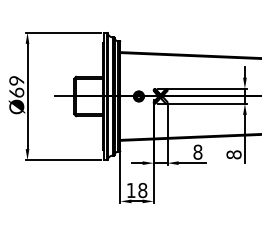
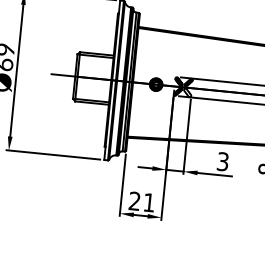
text: (197, 151) -> (222, 160), 8 -> 3
text: (136, 190) -> (141, 201), 18 -> 21

